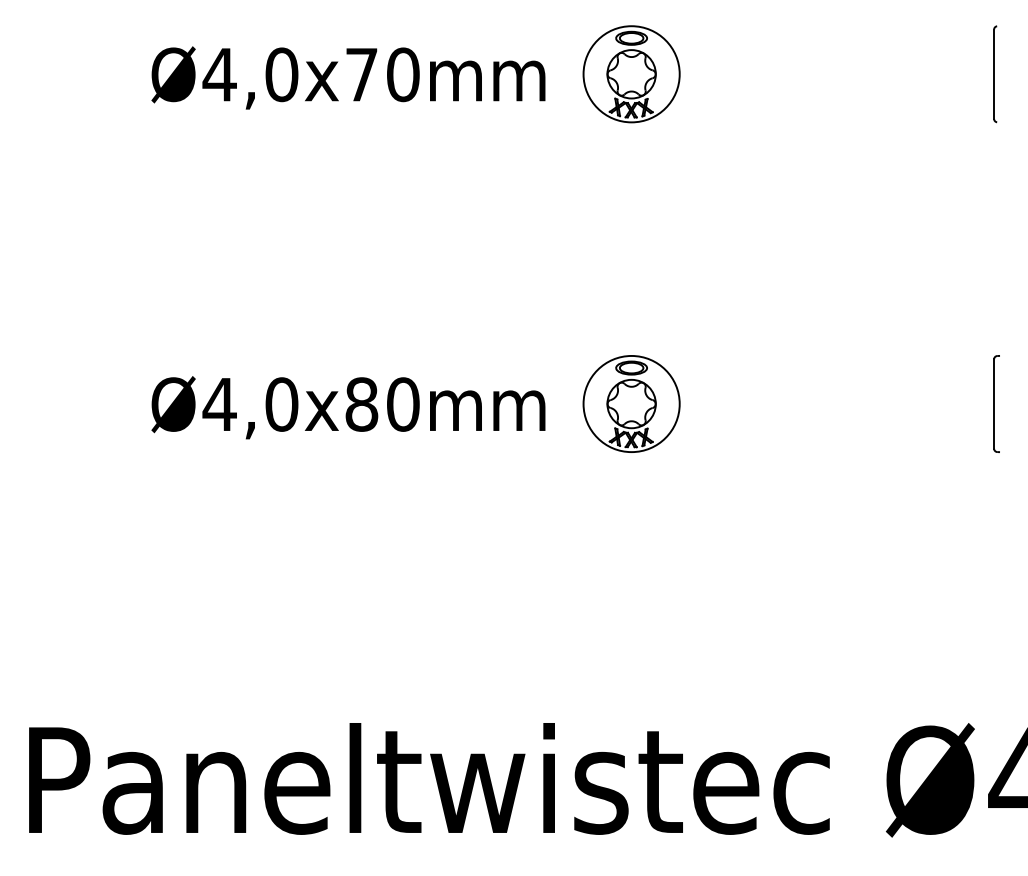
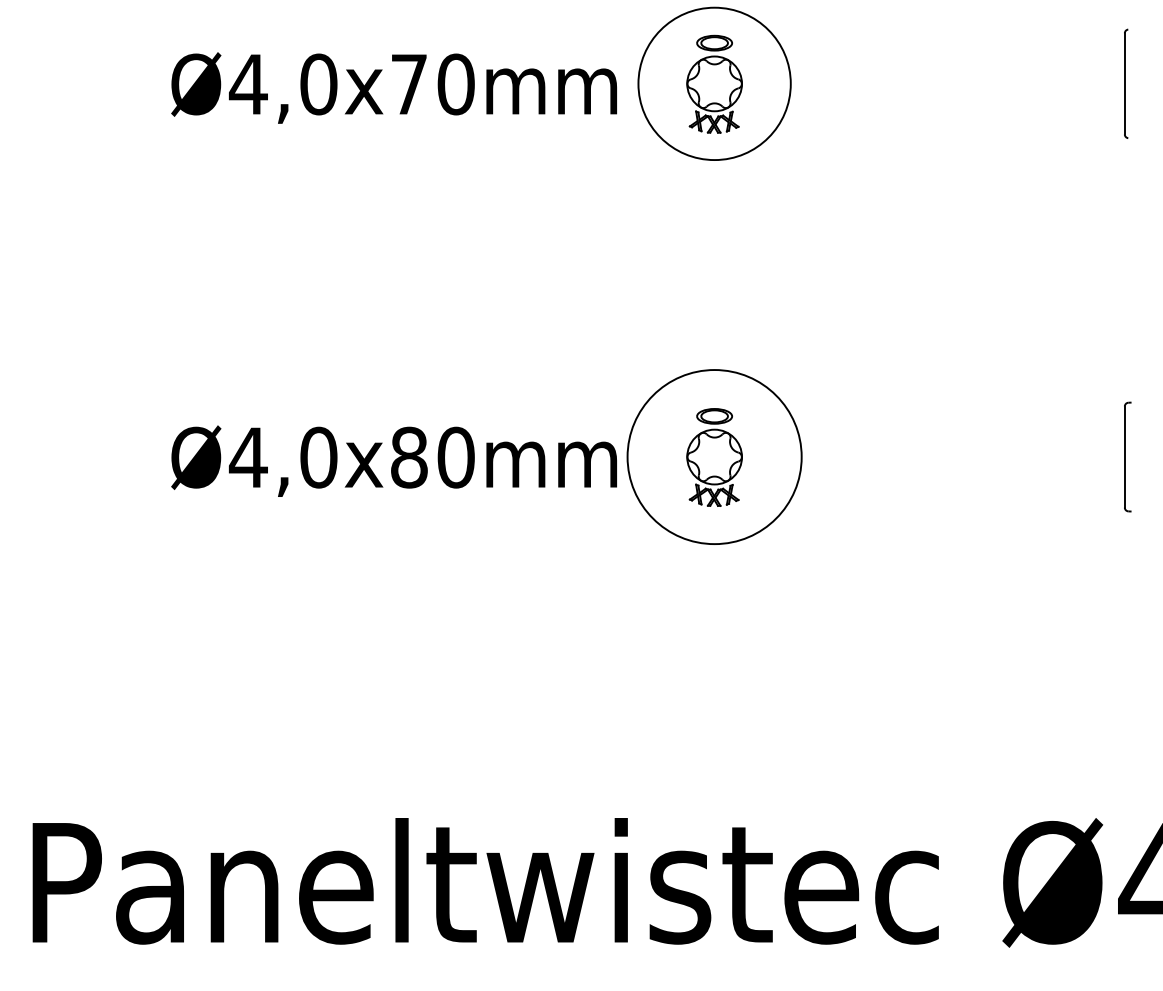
circle: (631, 74) -> (714, 84), size x1.4
circle: (631, 403) -> (714, 456), size x1.6

